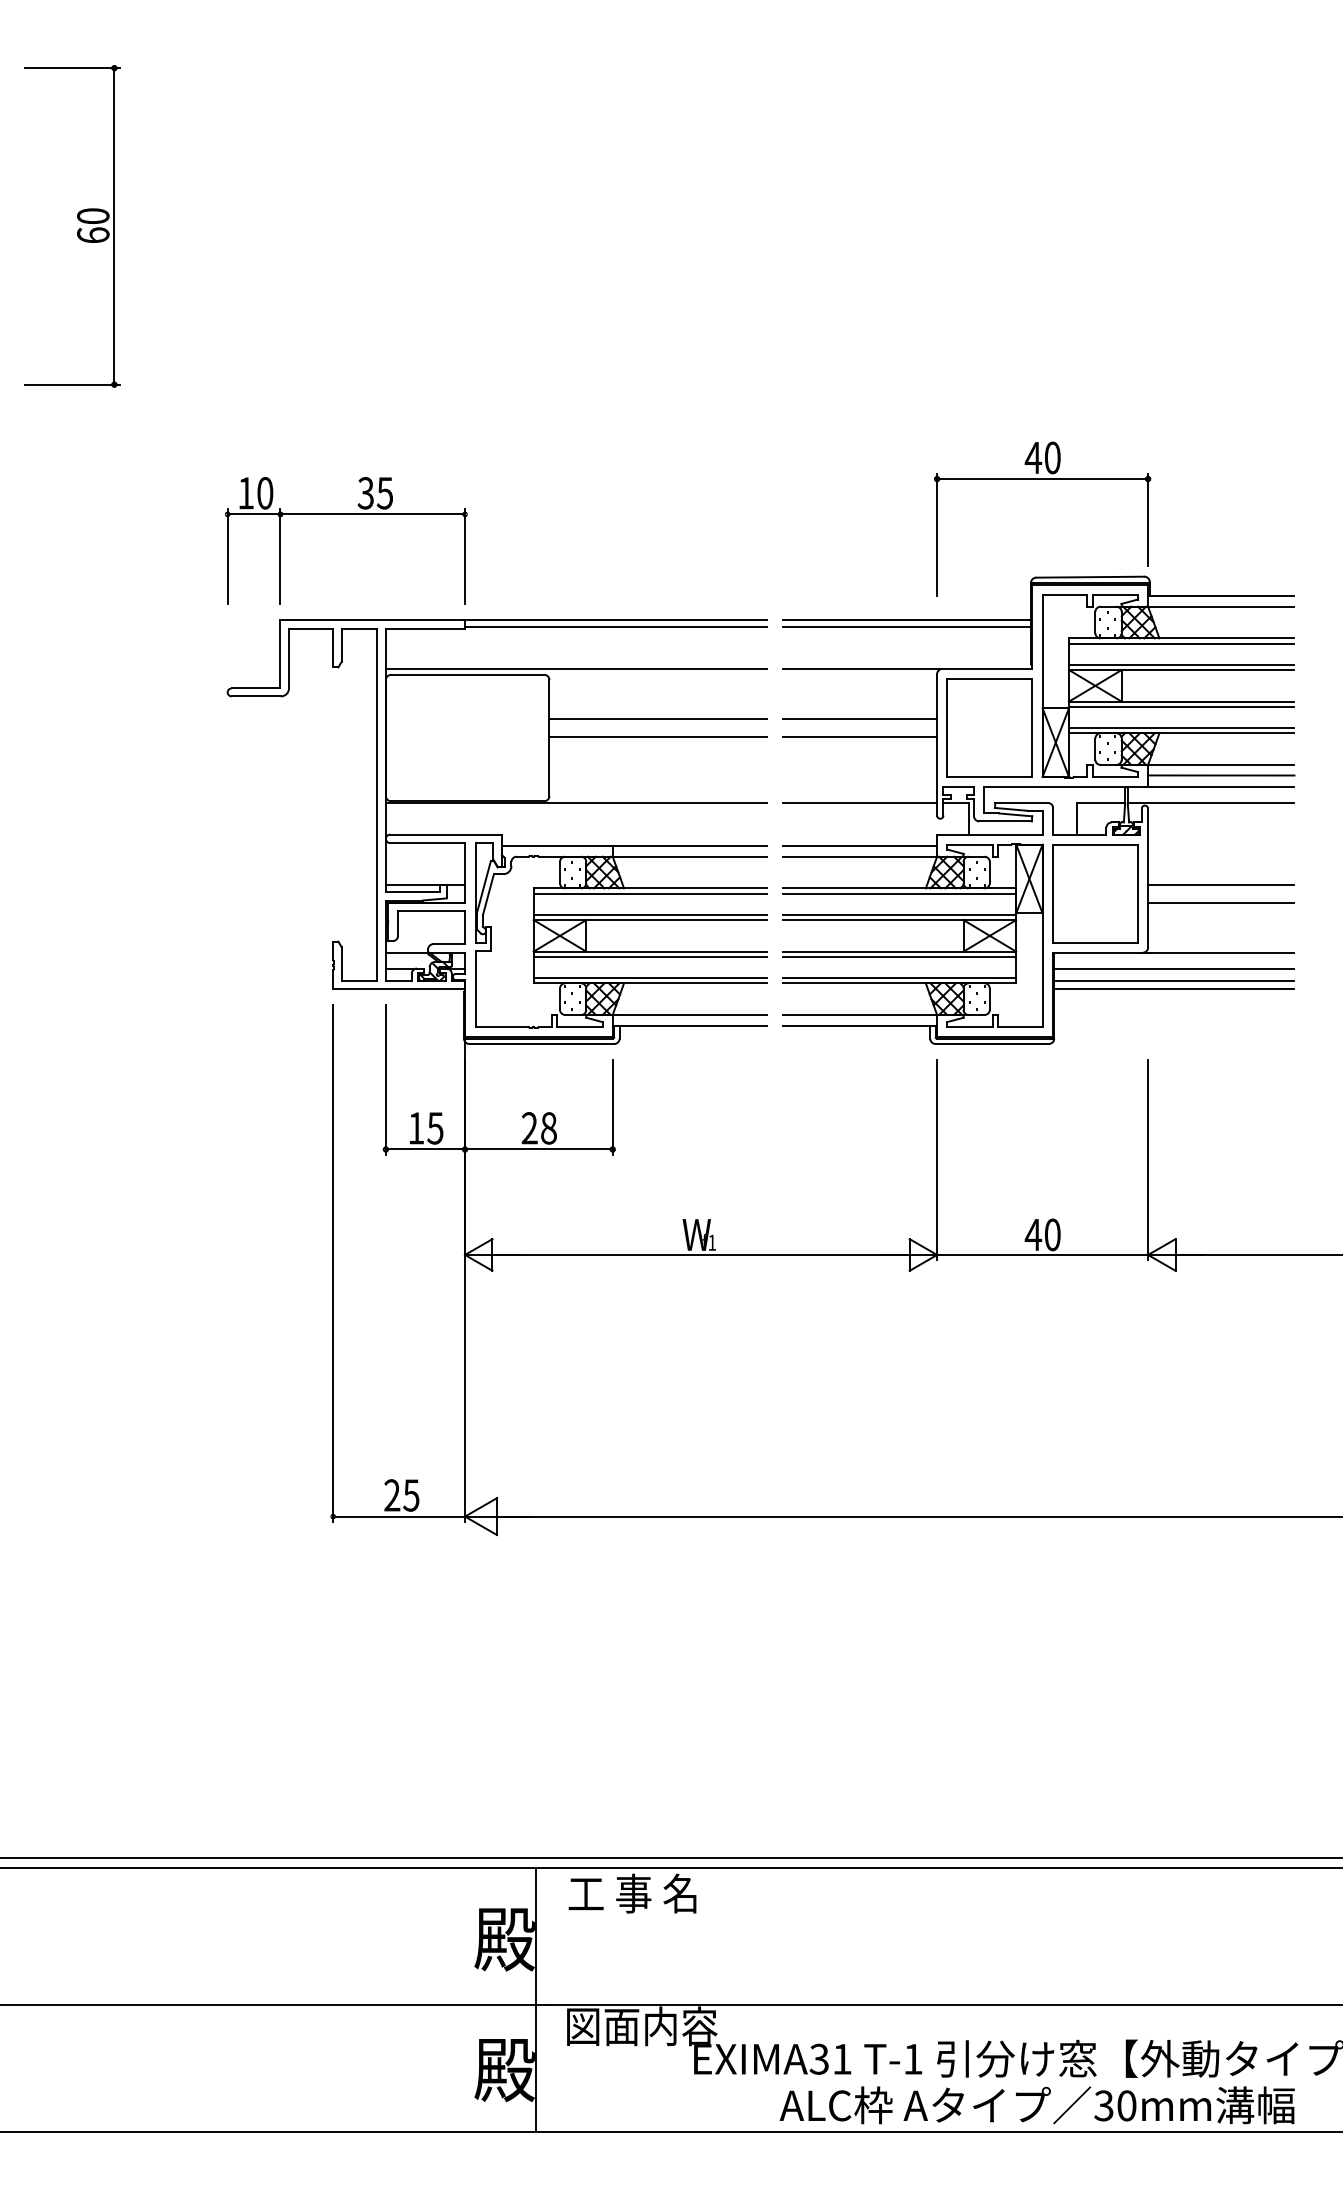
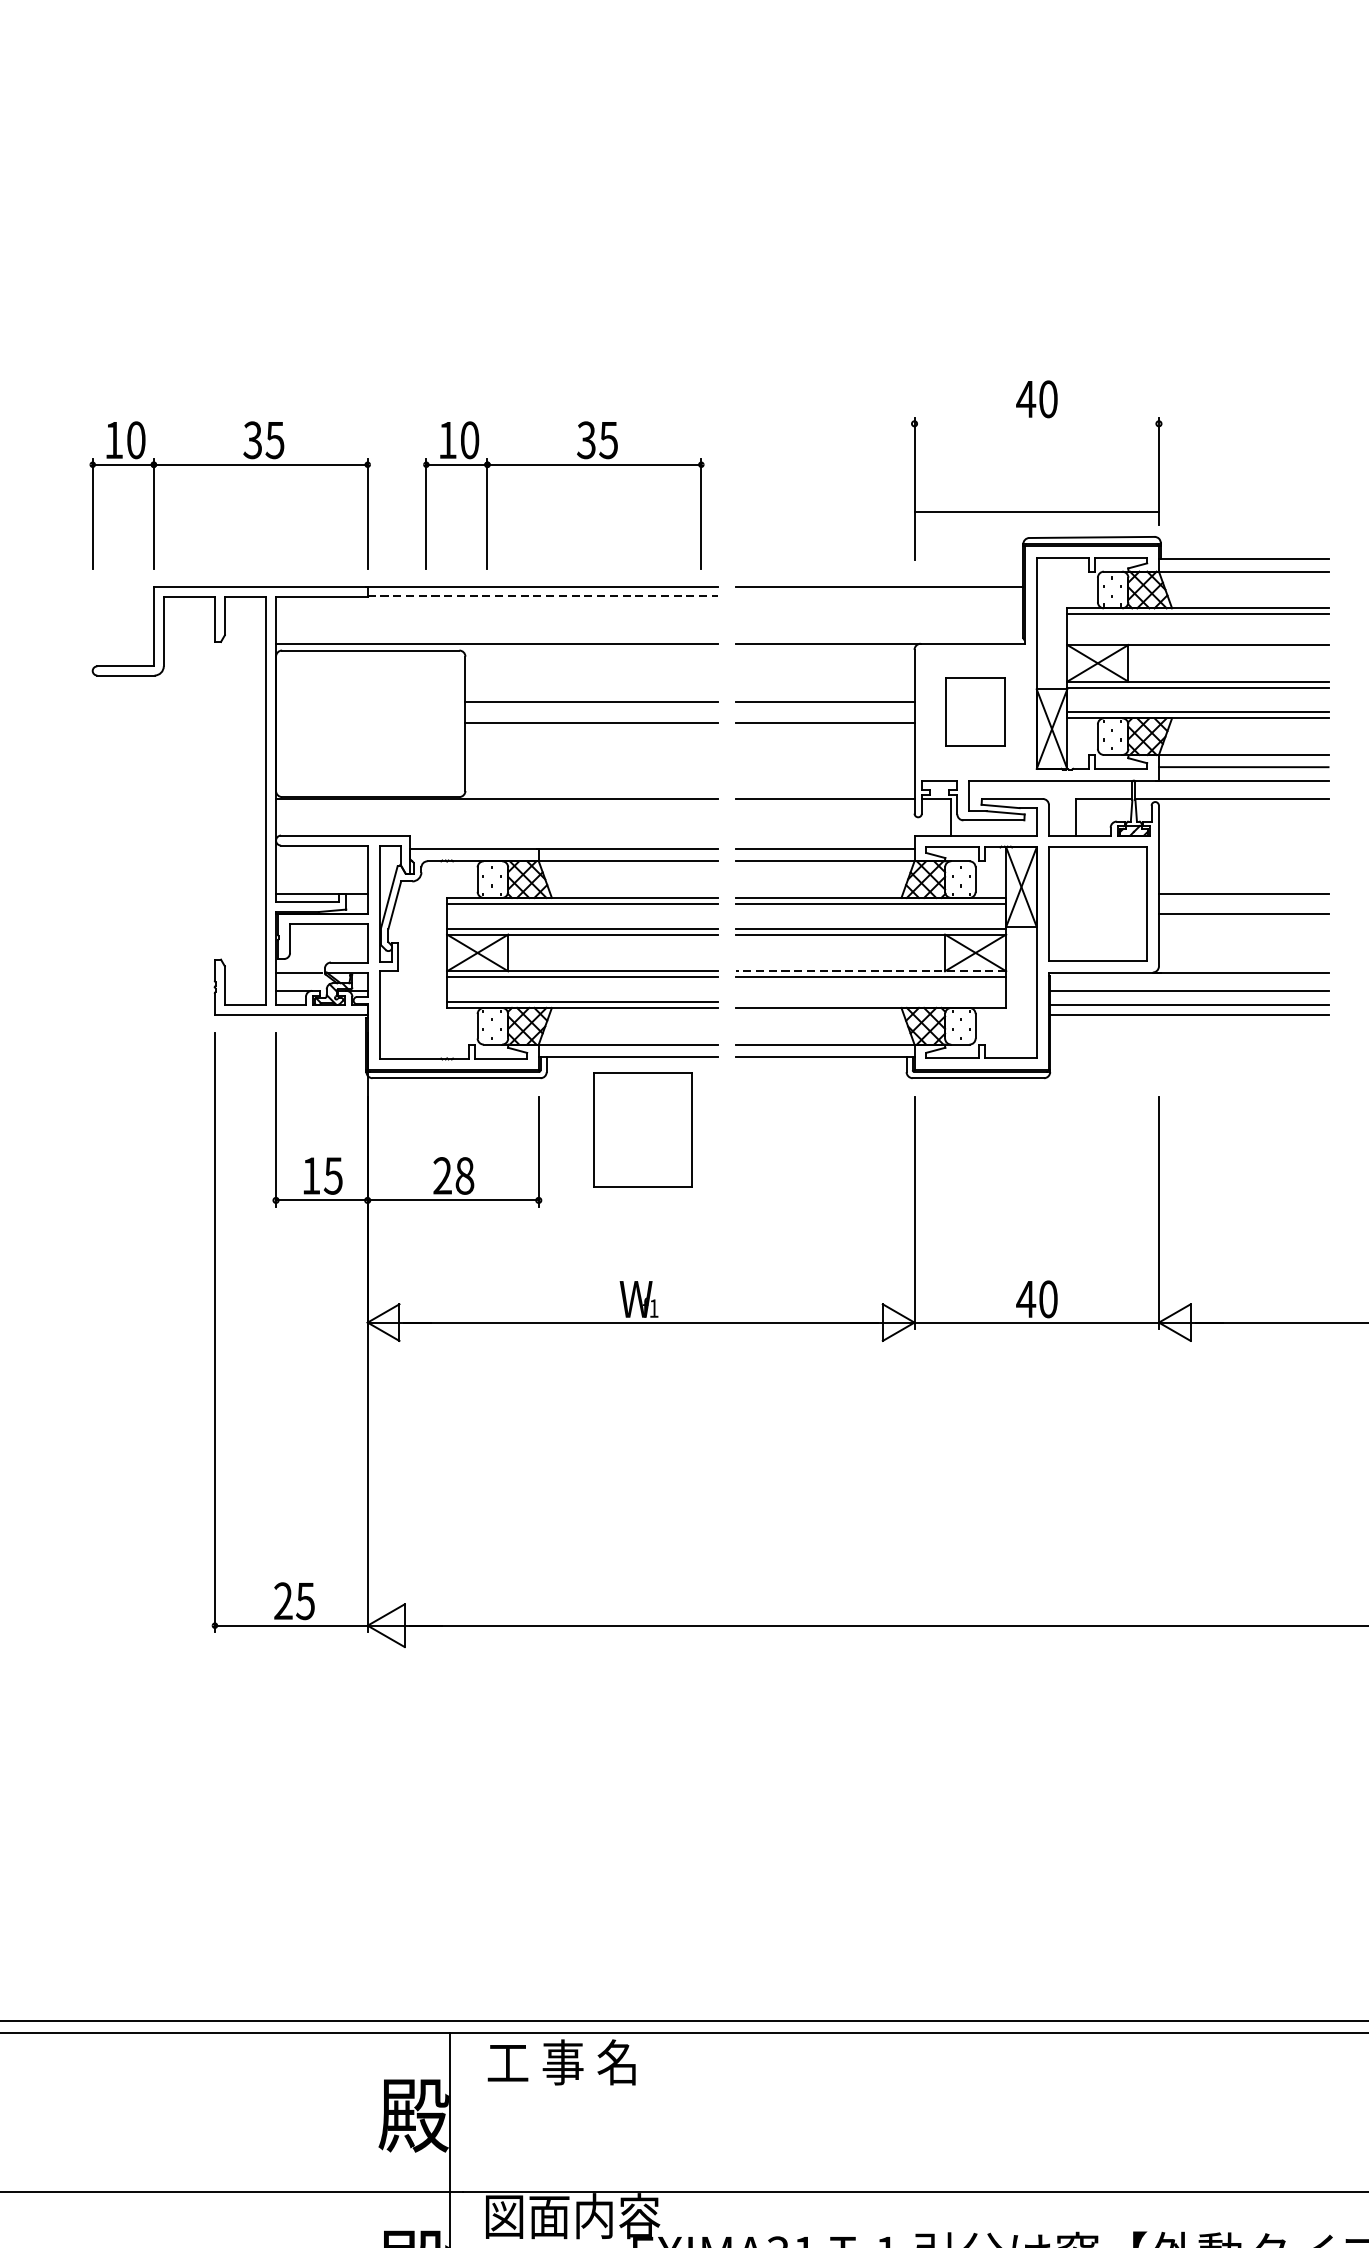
line: (1042, 479) -> (1036, 512), moved
part: (634, 514) -> (563, 464), added
line: (616, 627) -> (543, 595), solid -> dashed
line: (906, 627) -> (879, 595), removed
line: (1181, 664) -> (1197, 638), removed
part: (989, 727) -> (975, 711), size x0.6
line: (899, 951) -> (870, 971), solid -> dashed
line: (899, 978) -> (870, 1002), removed
part: (702, 1088) -> (642, 1129), added

